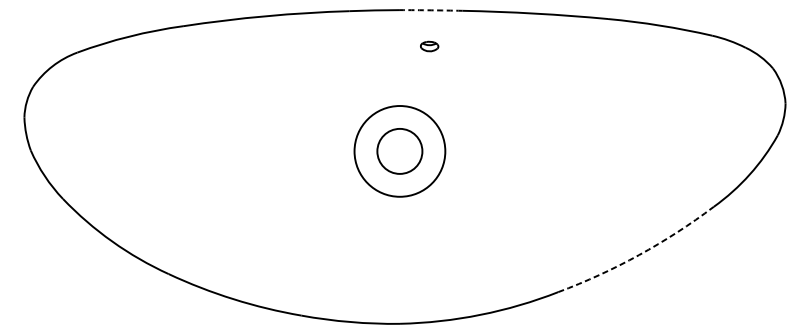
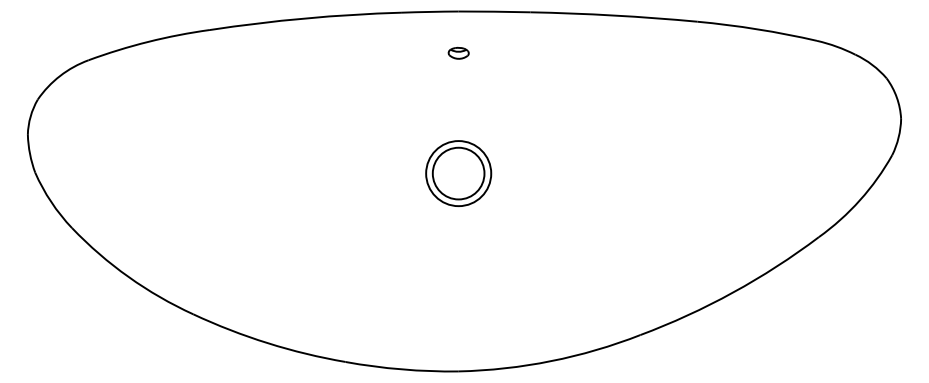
arc: (431, 10) -> (494, 11), dashed -> solid
part: (429, 45) -> (458, 52), moved
circle: (399, 151) -> (458, 173), size x0.62
arc: (639, 255) -> (733, 292), dashed -> solid

